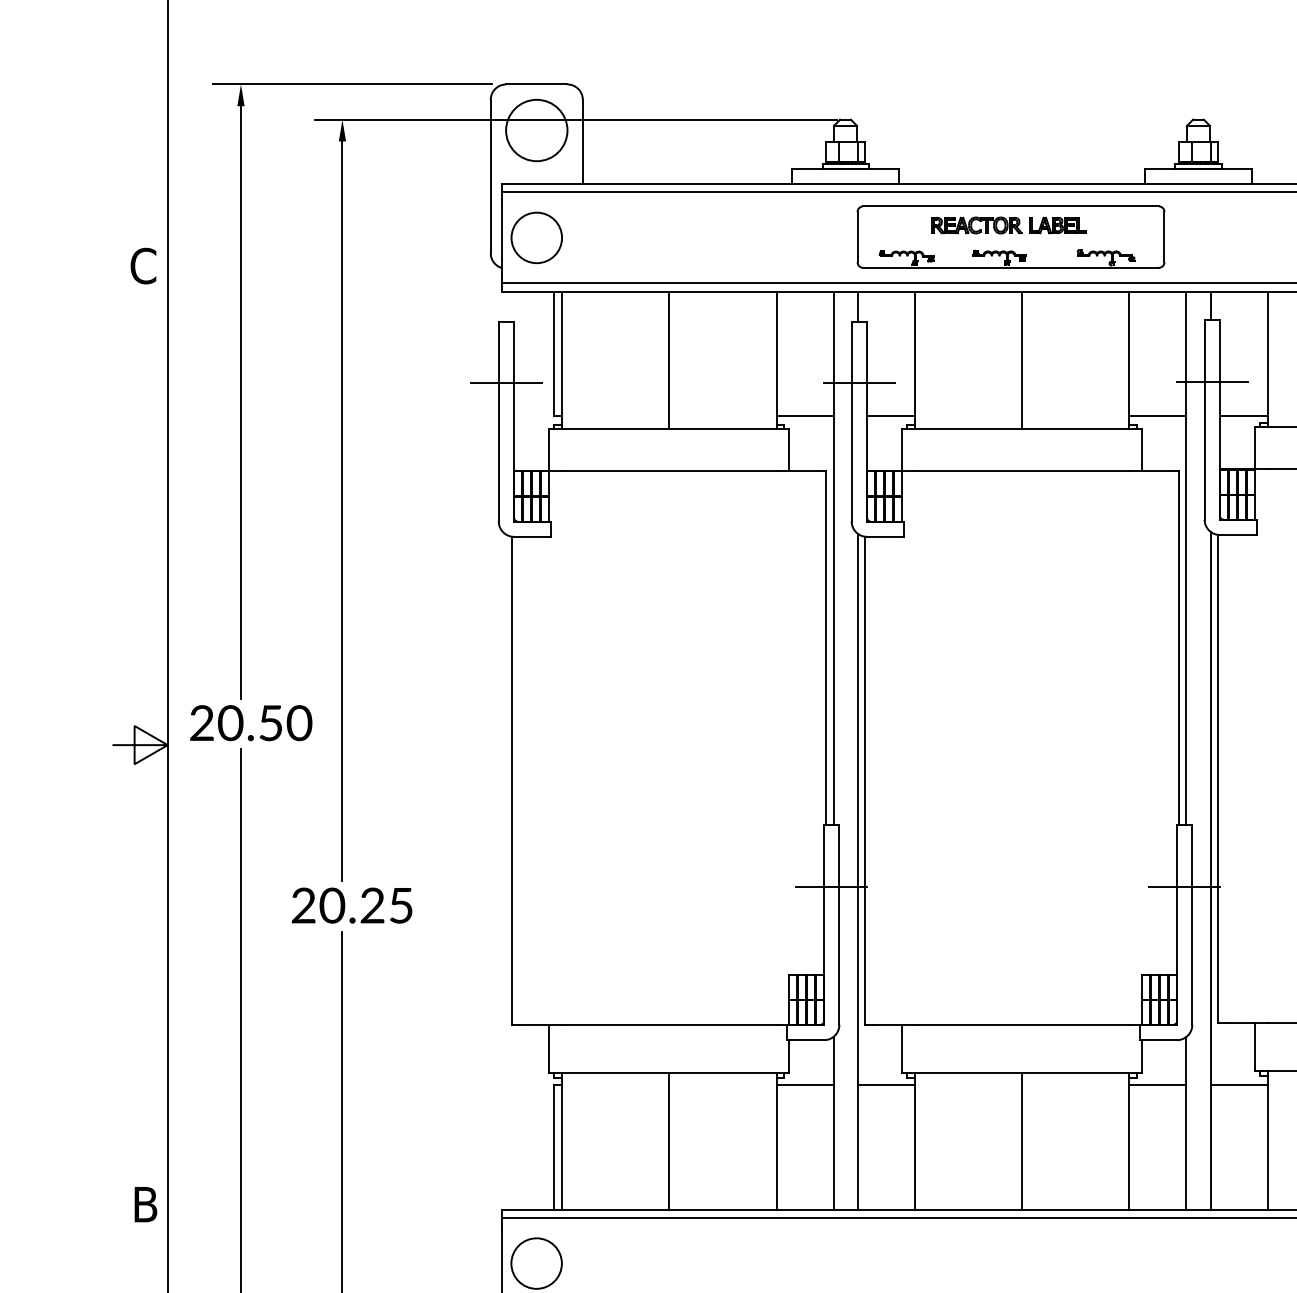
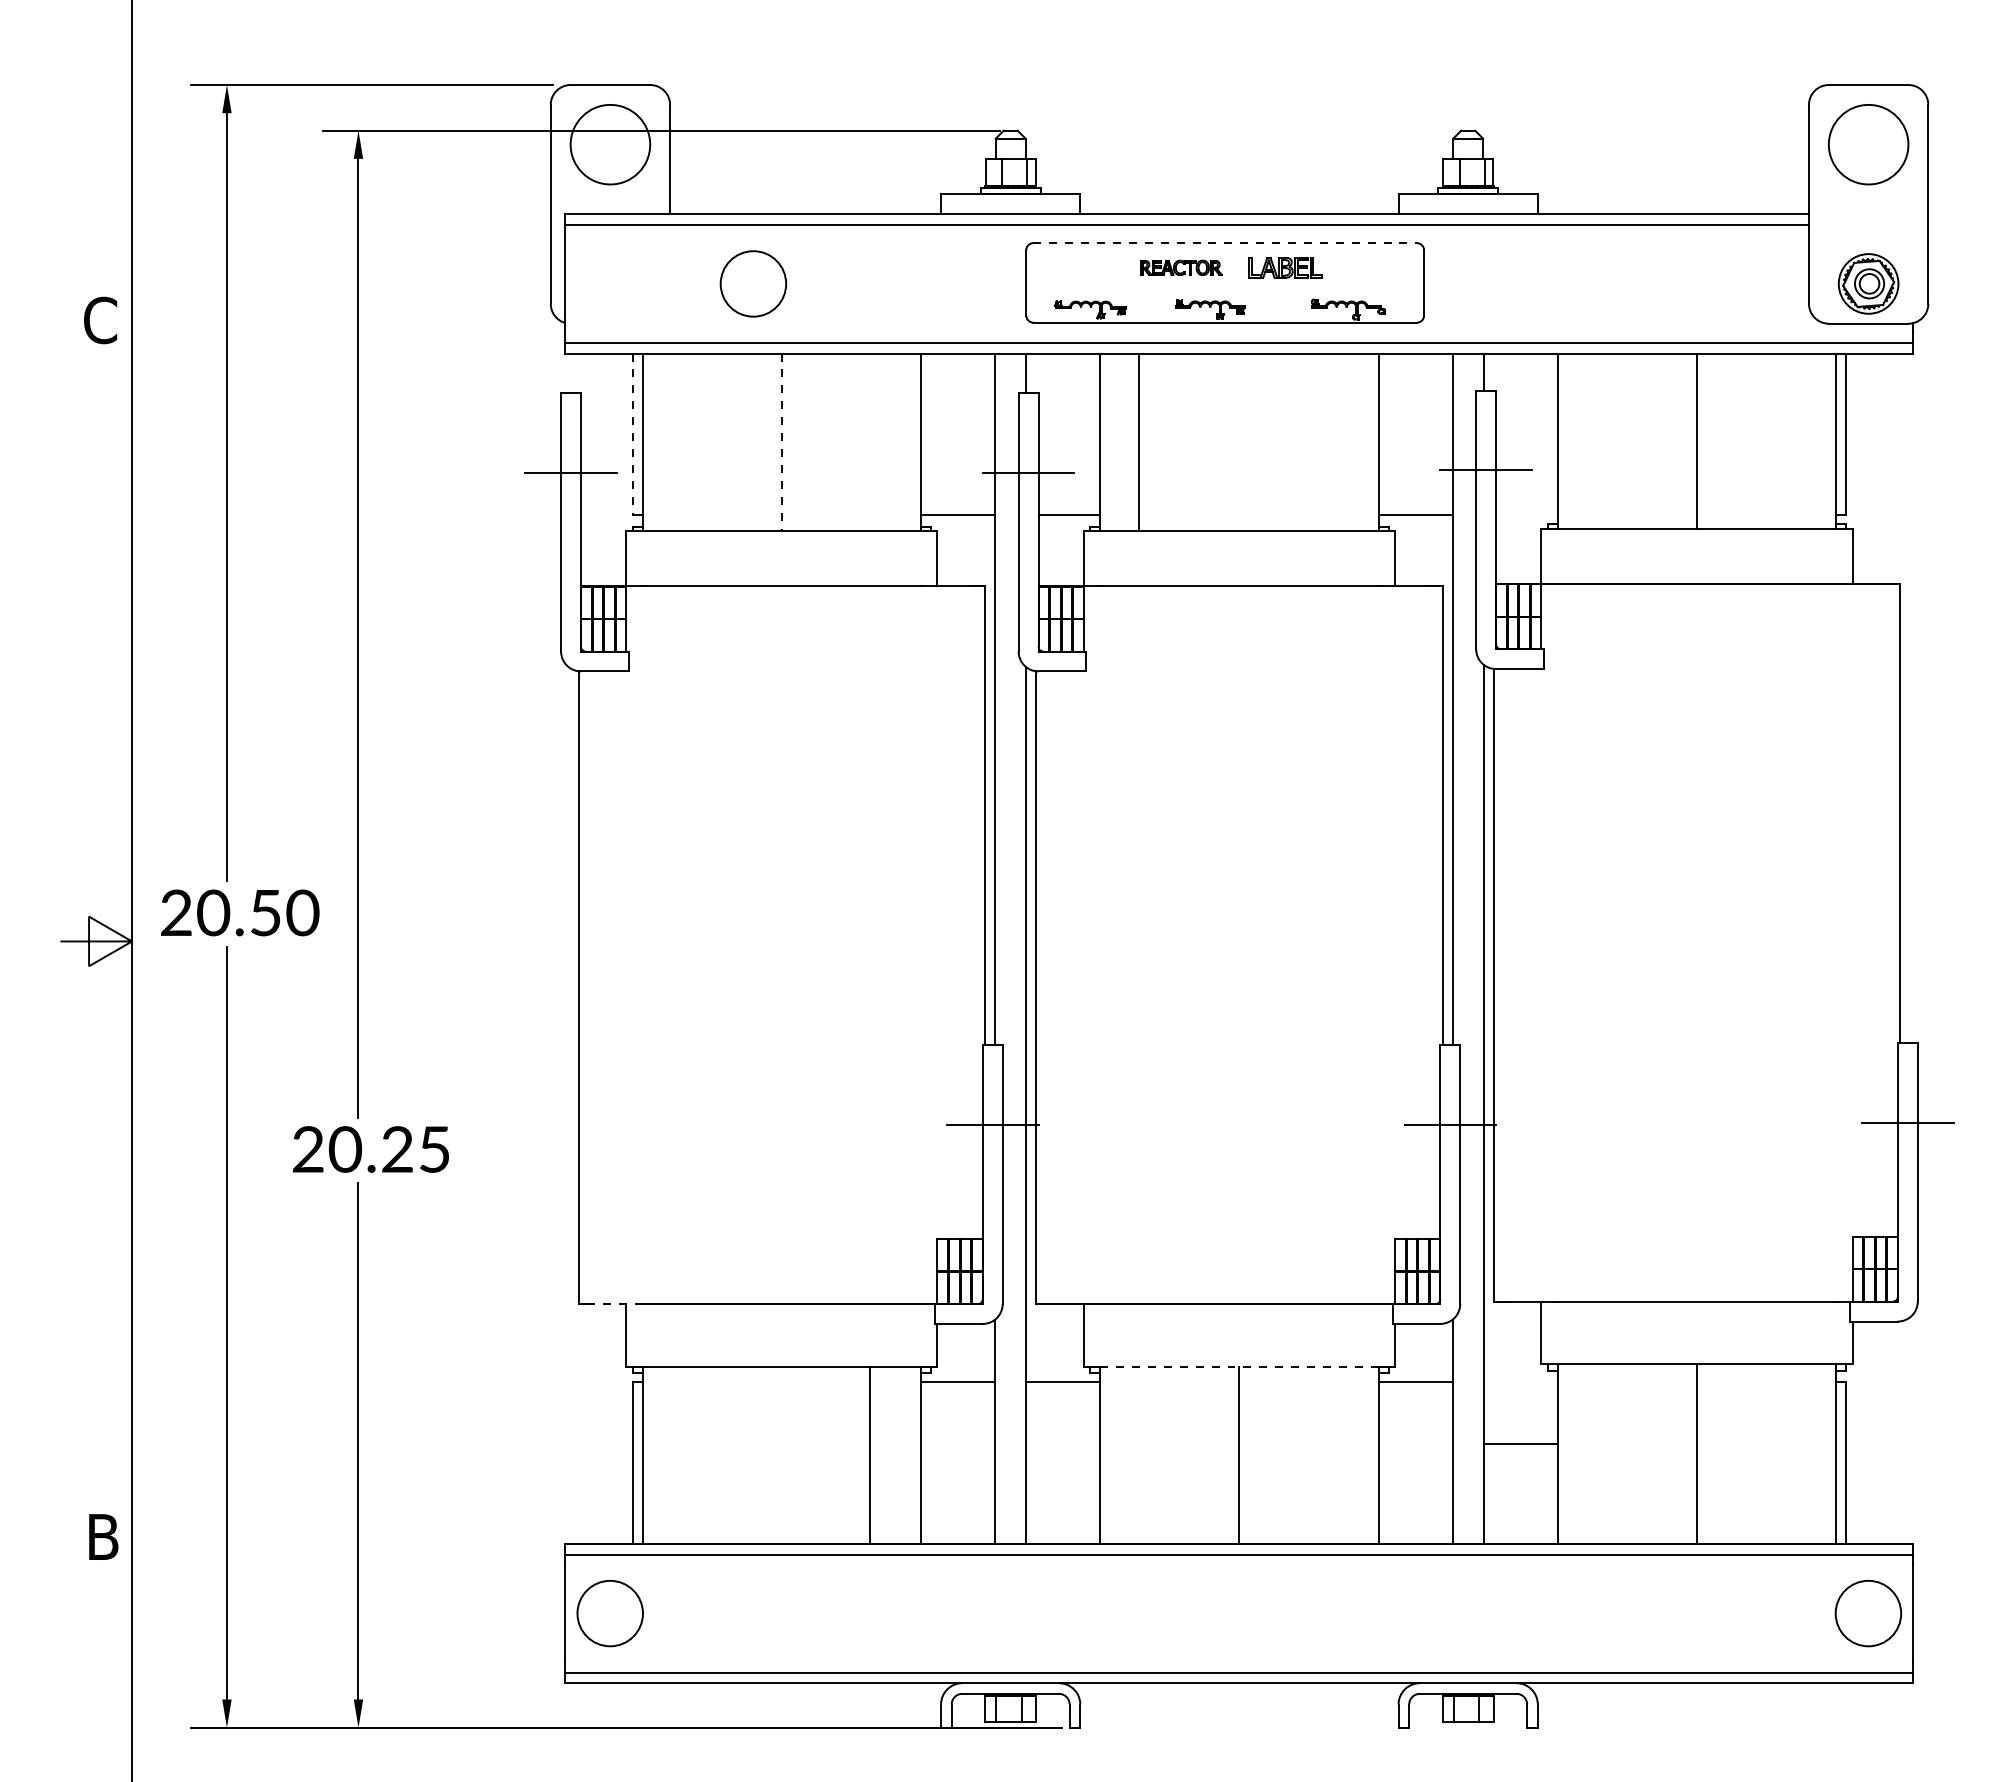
line: (1011, 206) -> (1225, 243), solid -> dashed
part: (977, 225) -> (1181, 267), size x0.7
circle: (536, 237) -> (752, 283), moved
line: (553, 354) -> (632, 434), solid -> dashed
line: (668, 360) -> (781, 442), solid -> dashed
line: (1022, 360) -> (1139, 442), moved
line: (1243, 416) -> (1526, 515), removed
line: (540, 1025) -> (615, 1304), solid -> dashed
line: (1022, 1073) -> (1239, 1366), solid -> dashed
line: (1238, 1085) -> (1520, 1444), moved
line: (668, 1140) -> (869, 1454), moved

